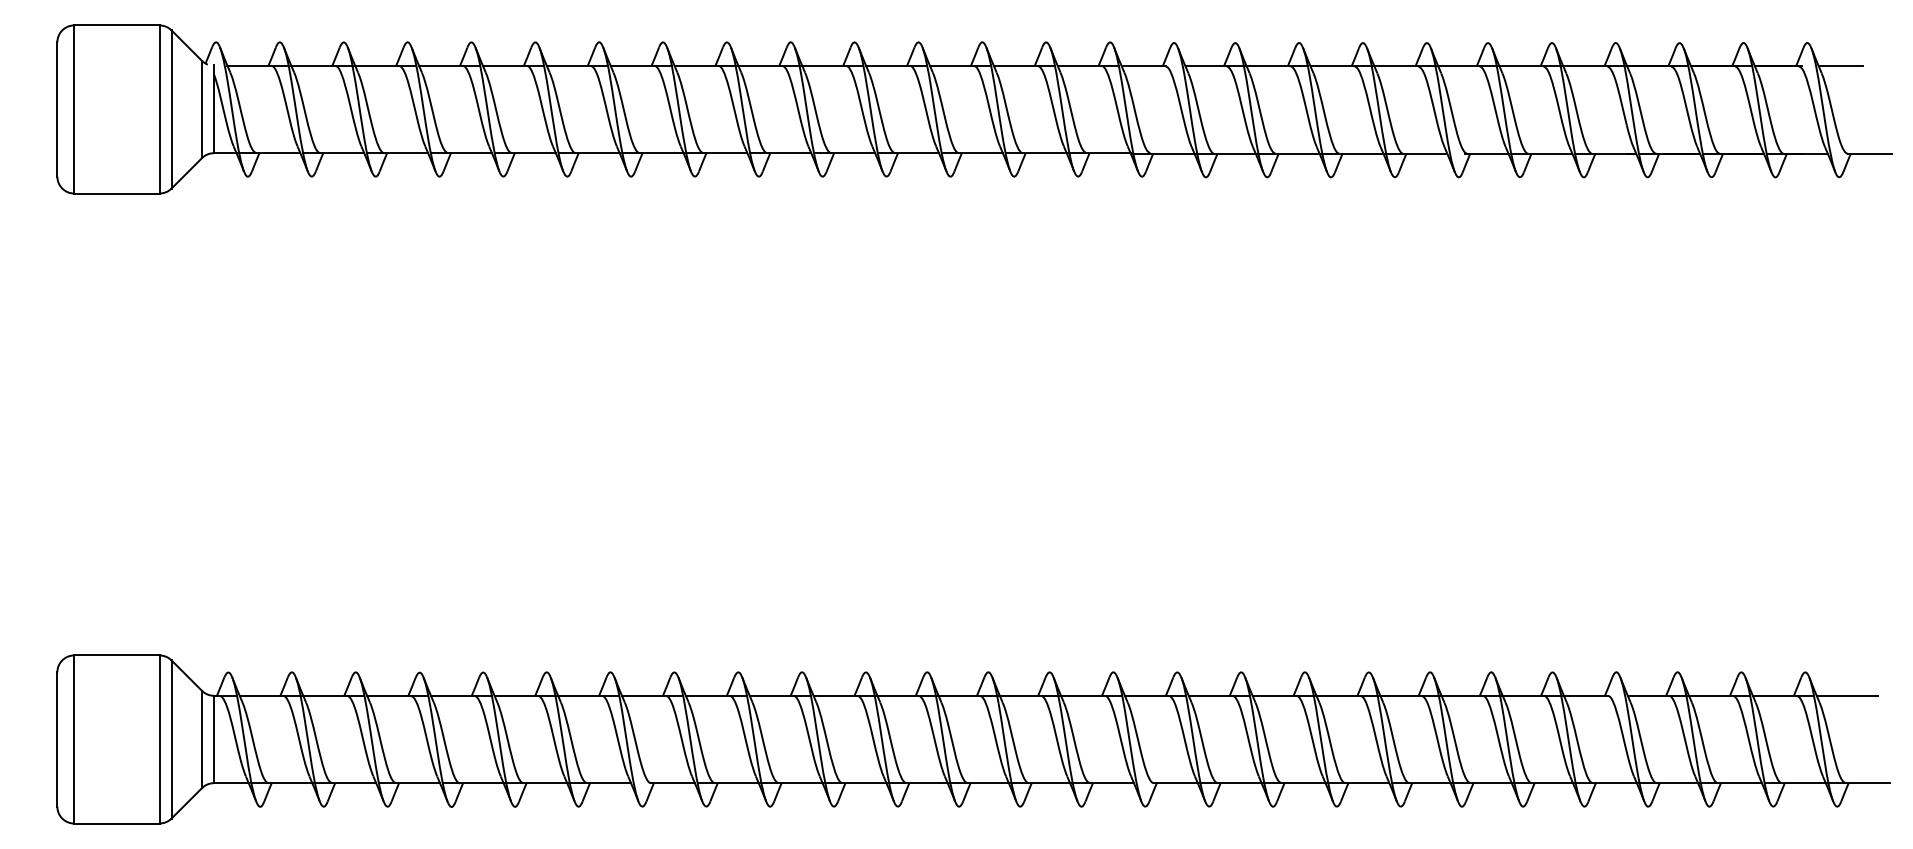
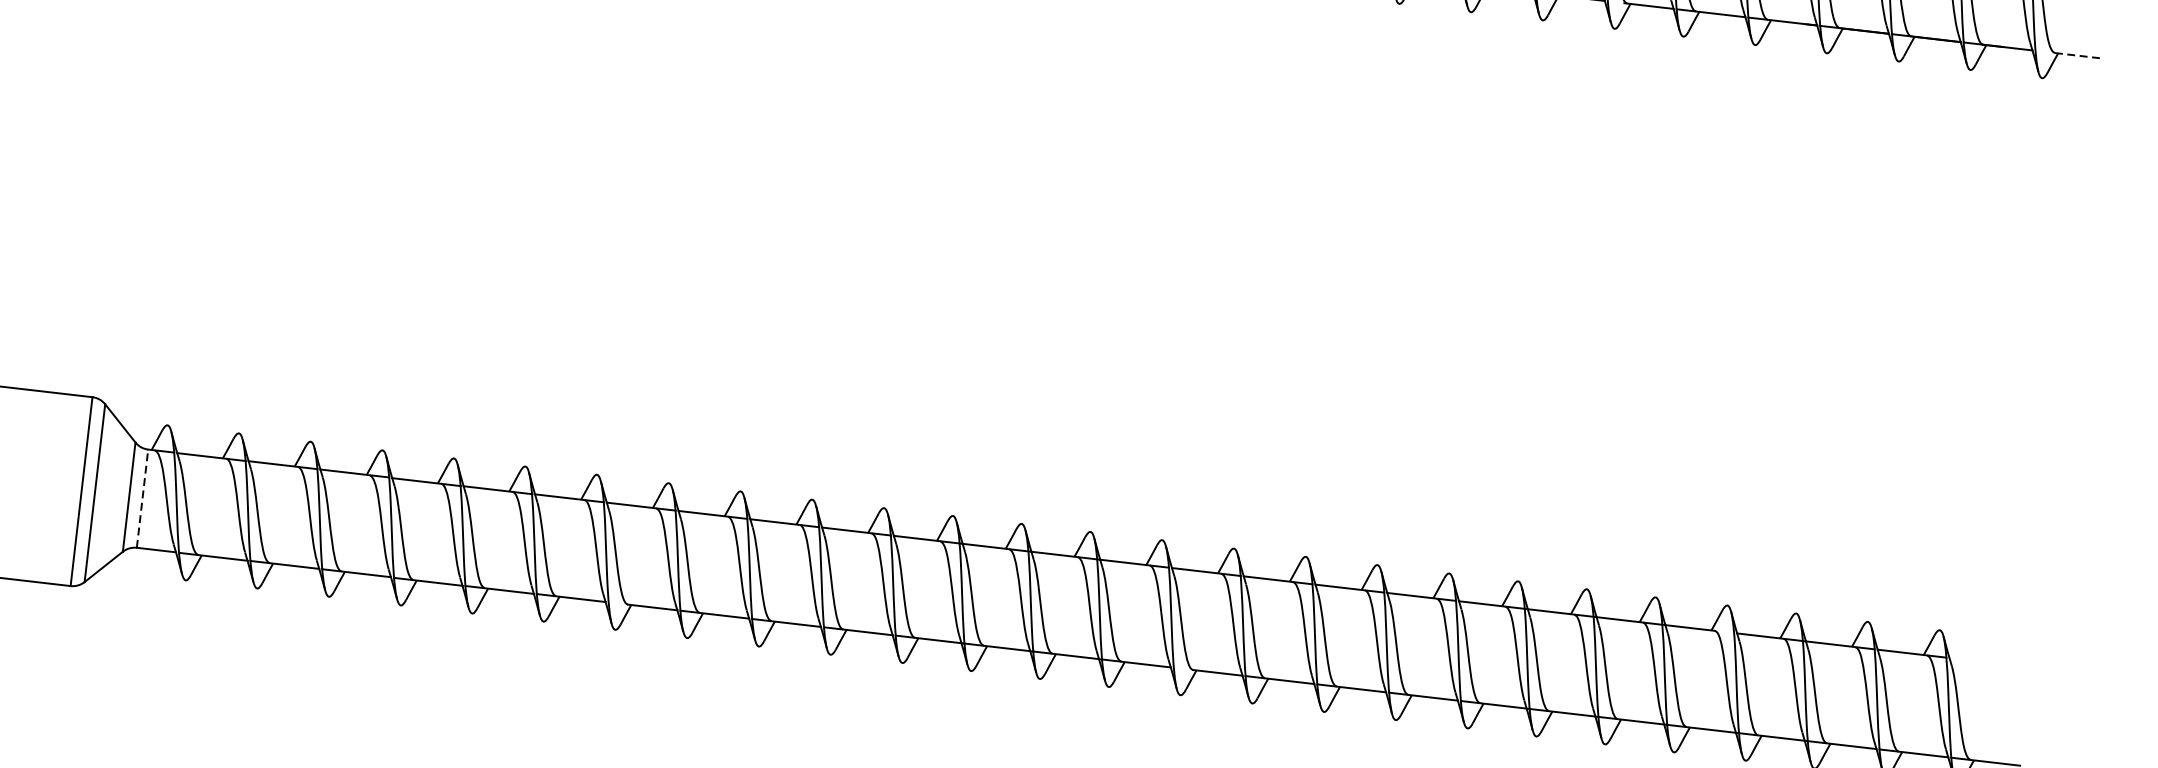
line: (1869, 153) -> (2079, 55), solid -> dashed
line: (1846, 695) -> (1982, 661), removed
line: (213, 739) -> (142, 498), solid -> dashed

